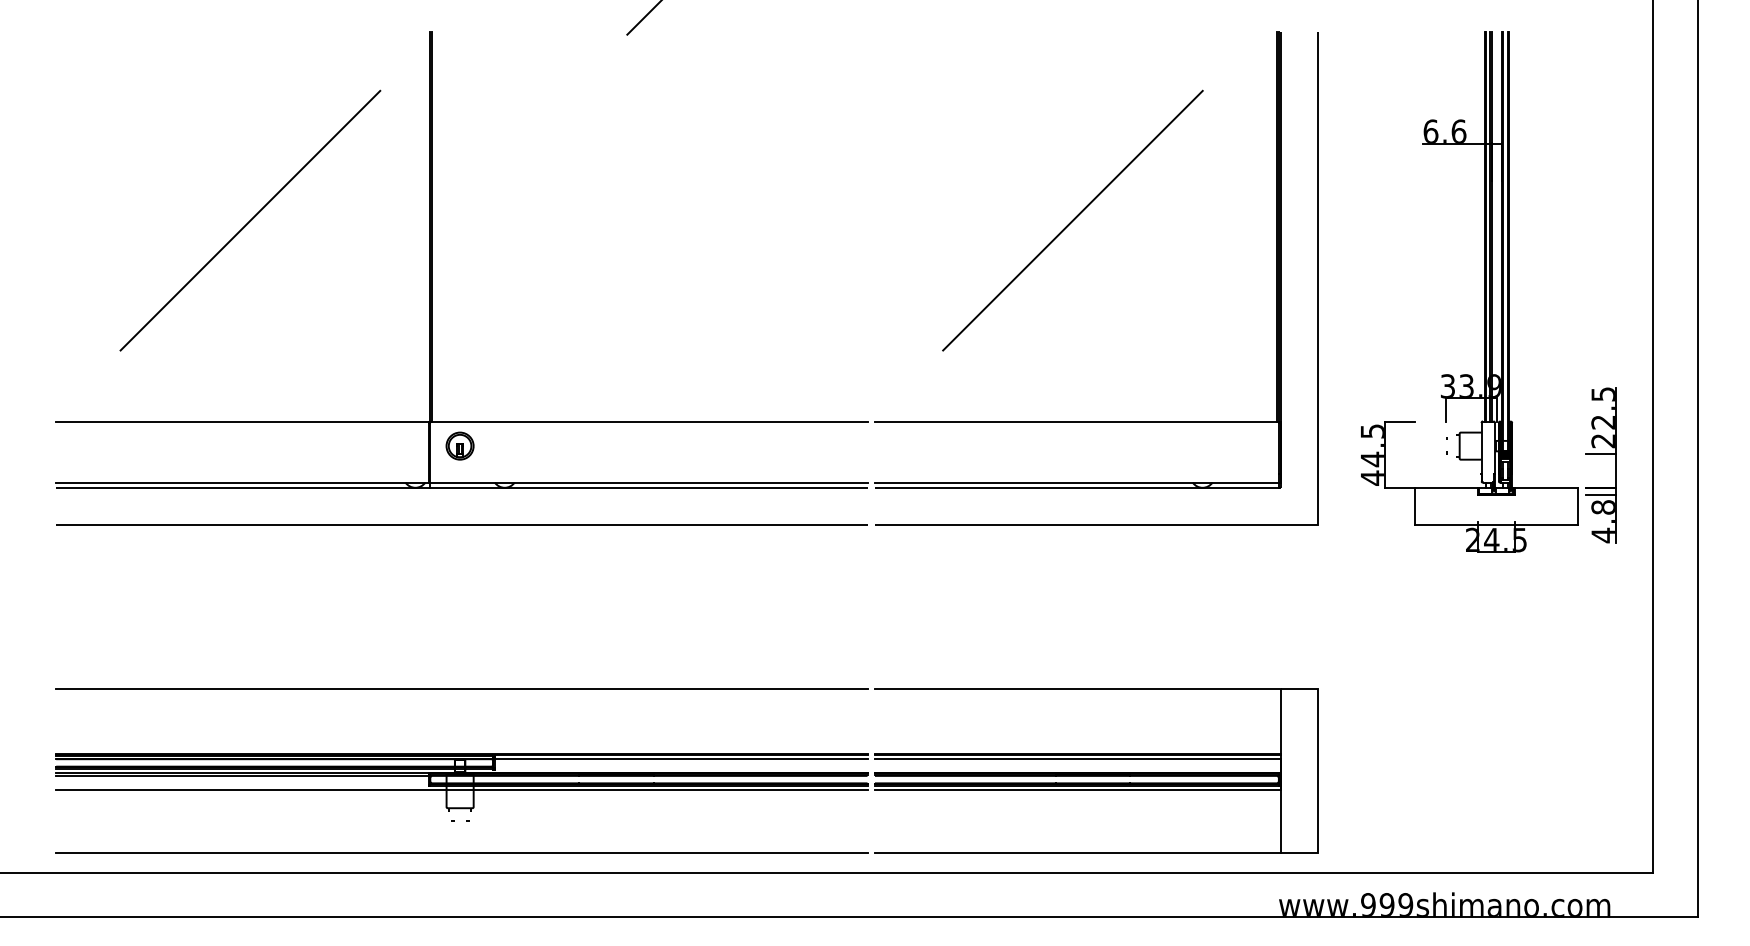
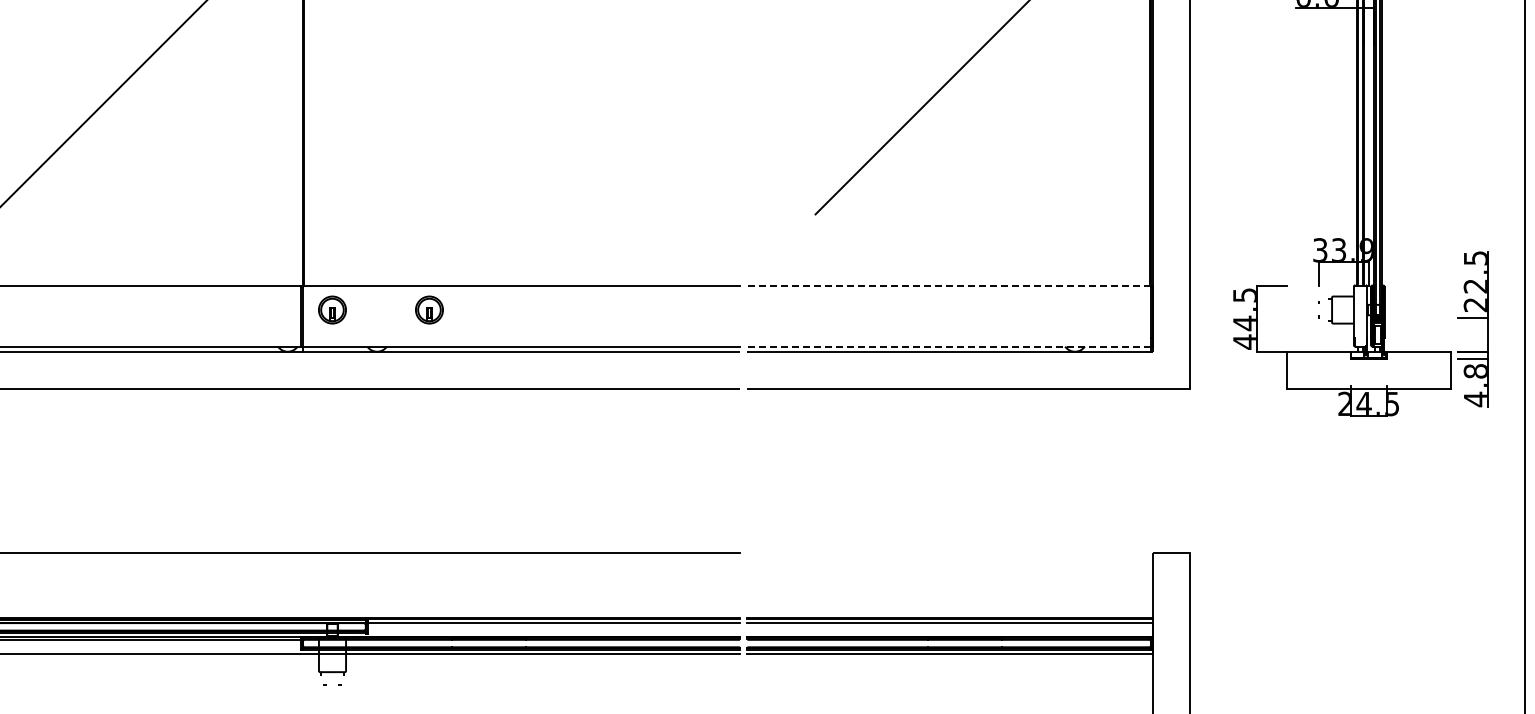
line: (1076, 421) -> (948, 285), solid -> dashed
part: (556, 445) -> (428, 309), added
line: (1076, 482) -> (948, 346), solid -> dashed
line: (1077, 689) -> (949, 553), removed

